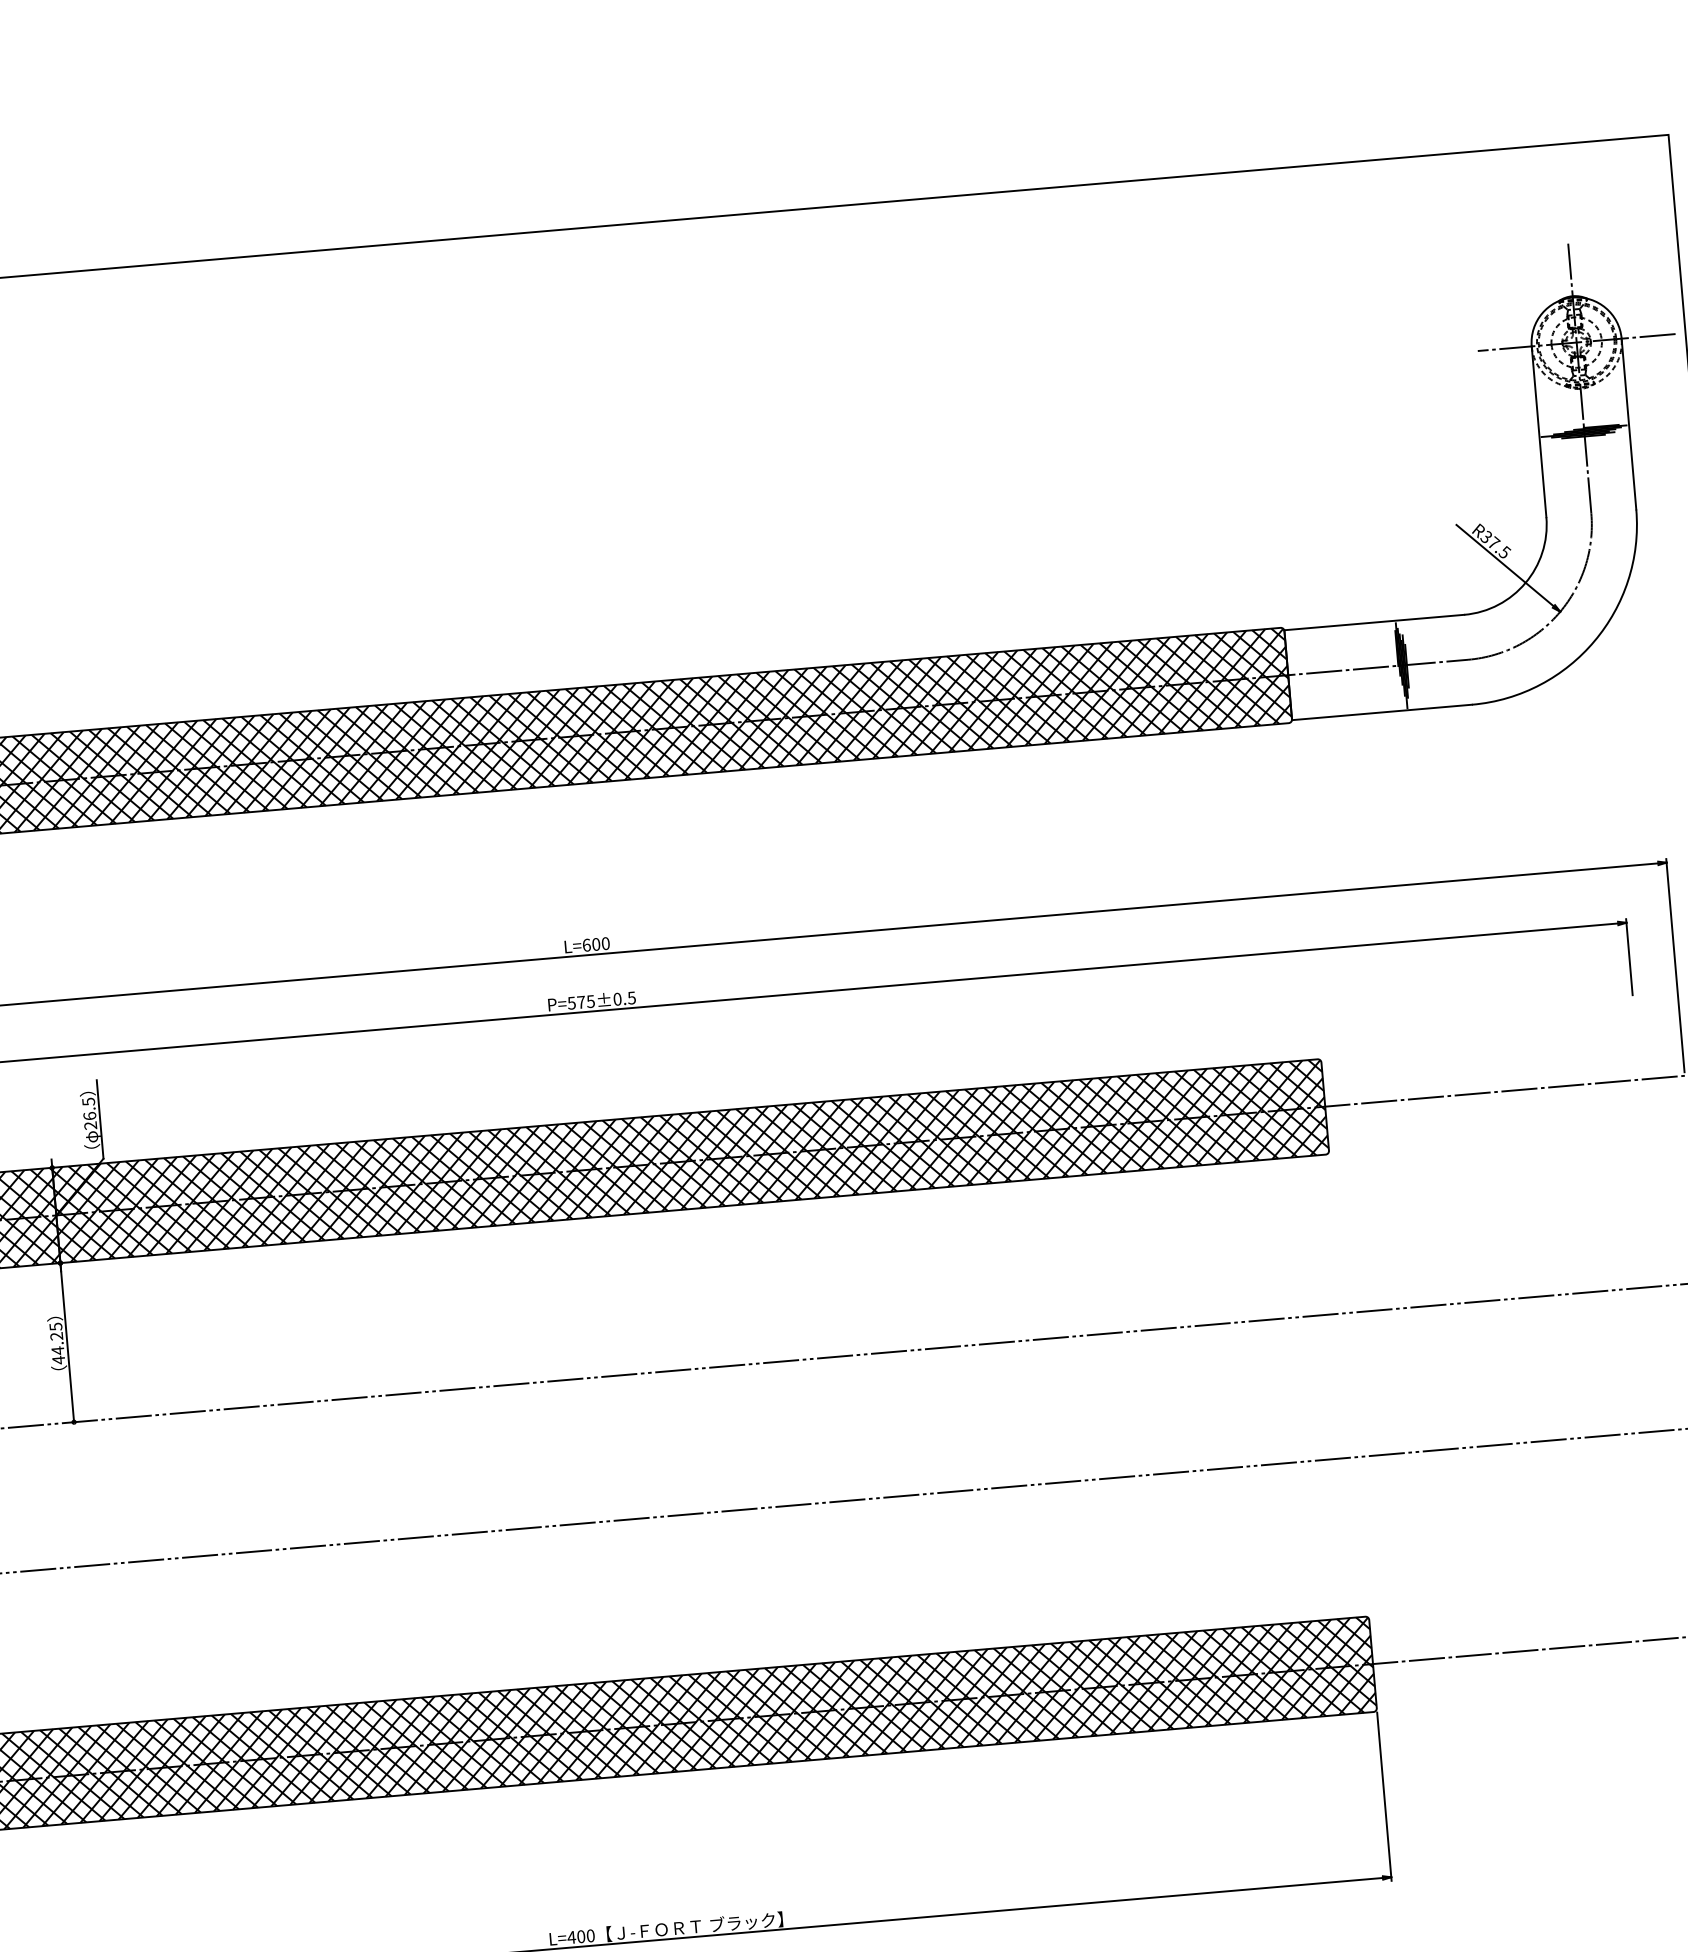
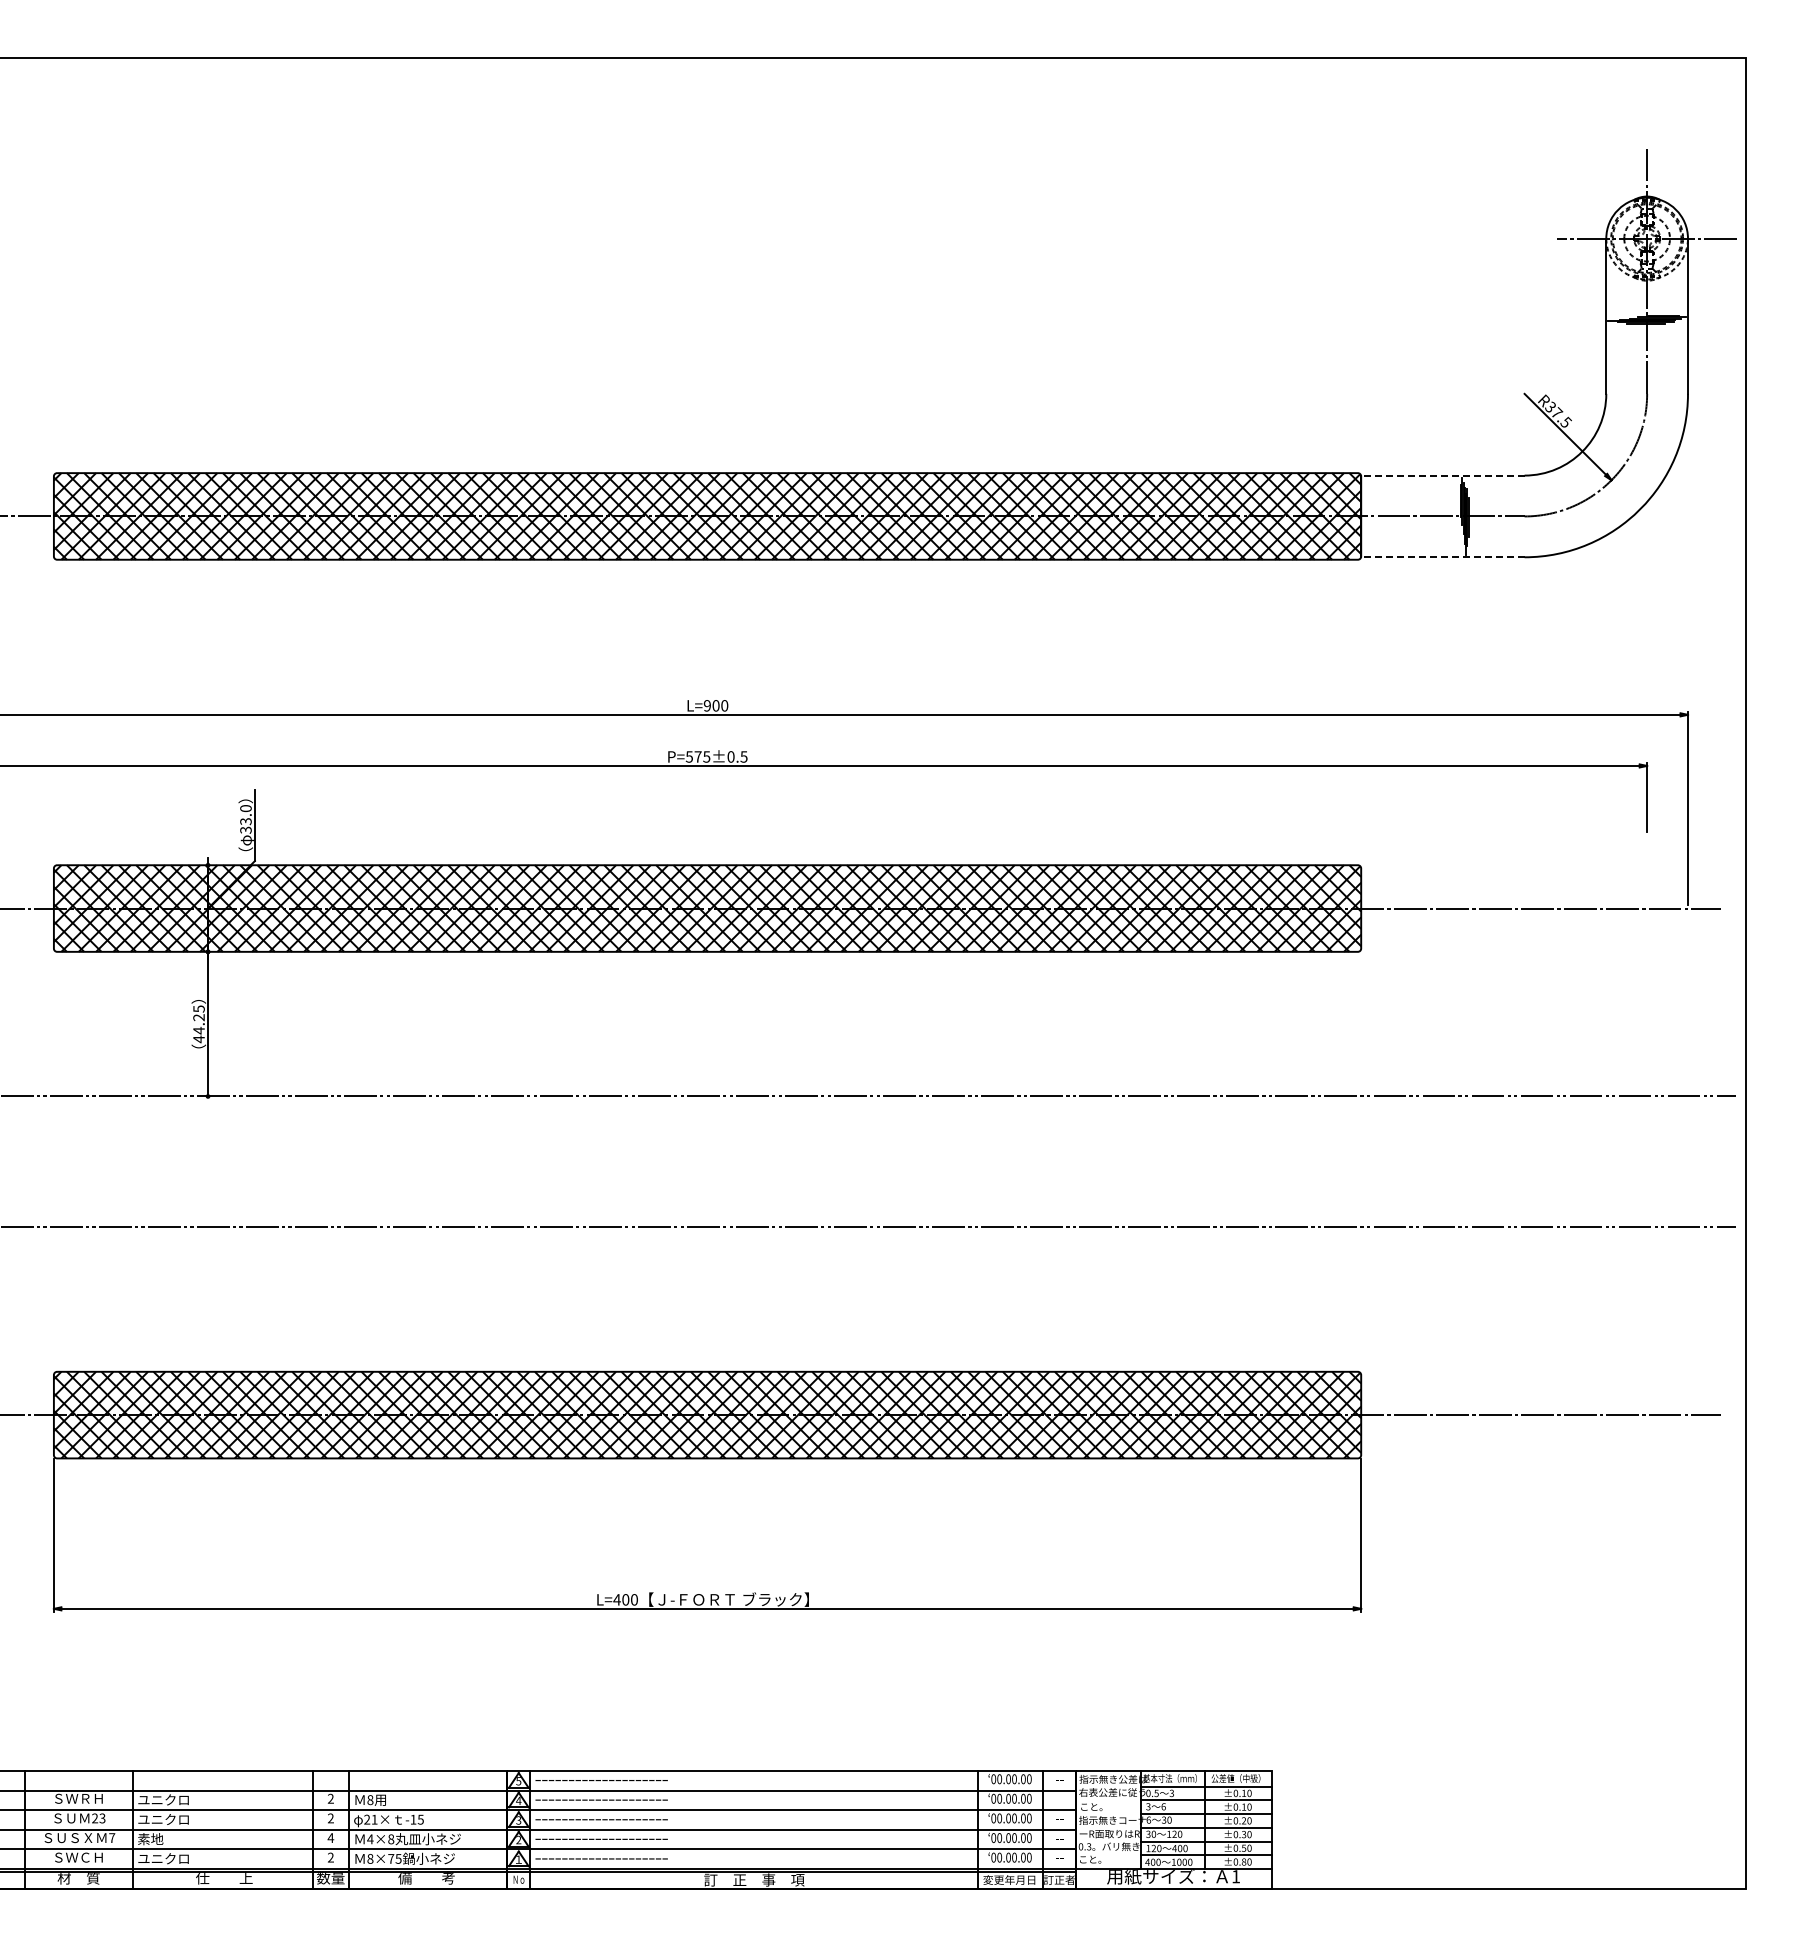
line: (1373, 622) -> (1442, 475), solid -> dashed
line: (1381, 712) -> (1442, 557), solid -> dashed
text: (586, 944) -> (707, 705), L=600 -> L=900
text: (89, 1113) -> (245, 819), 26.5 -> 33.0

